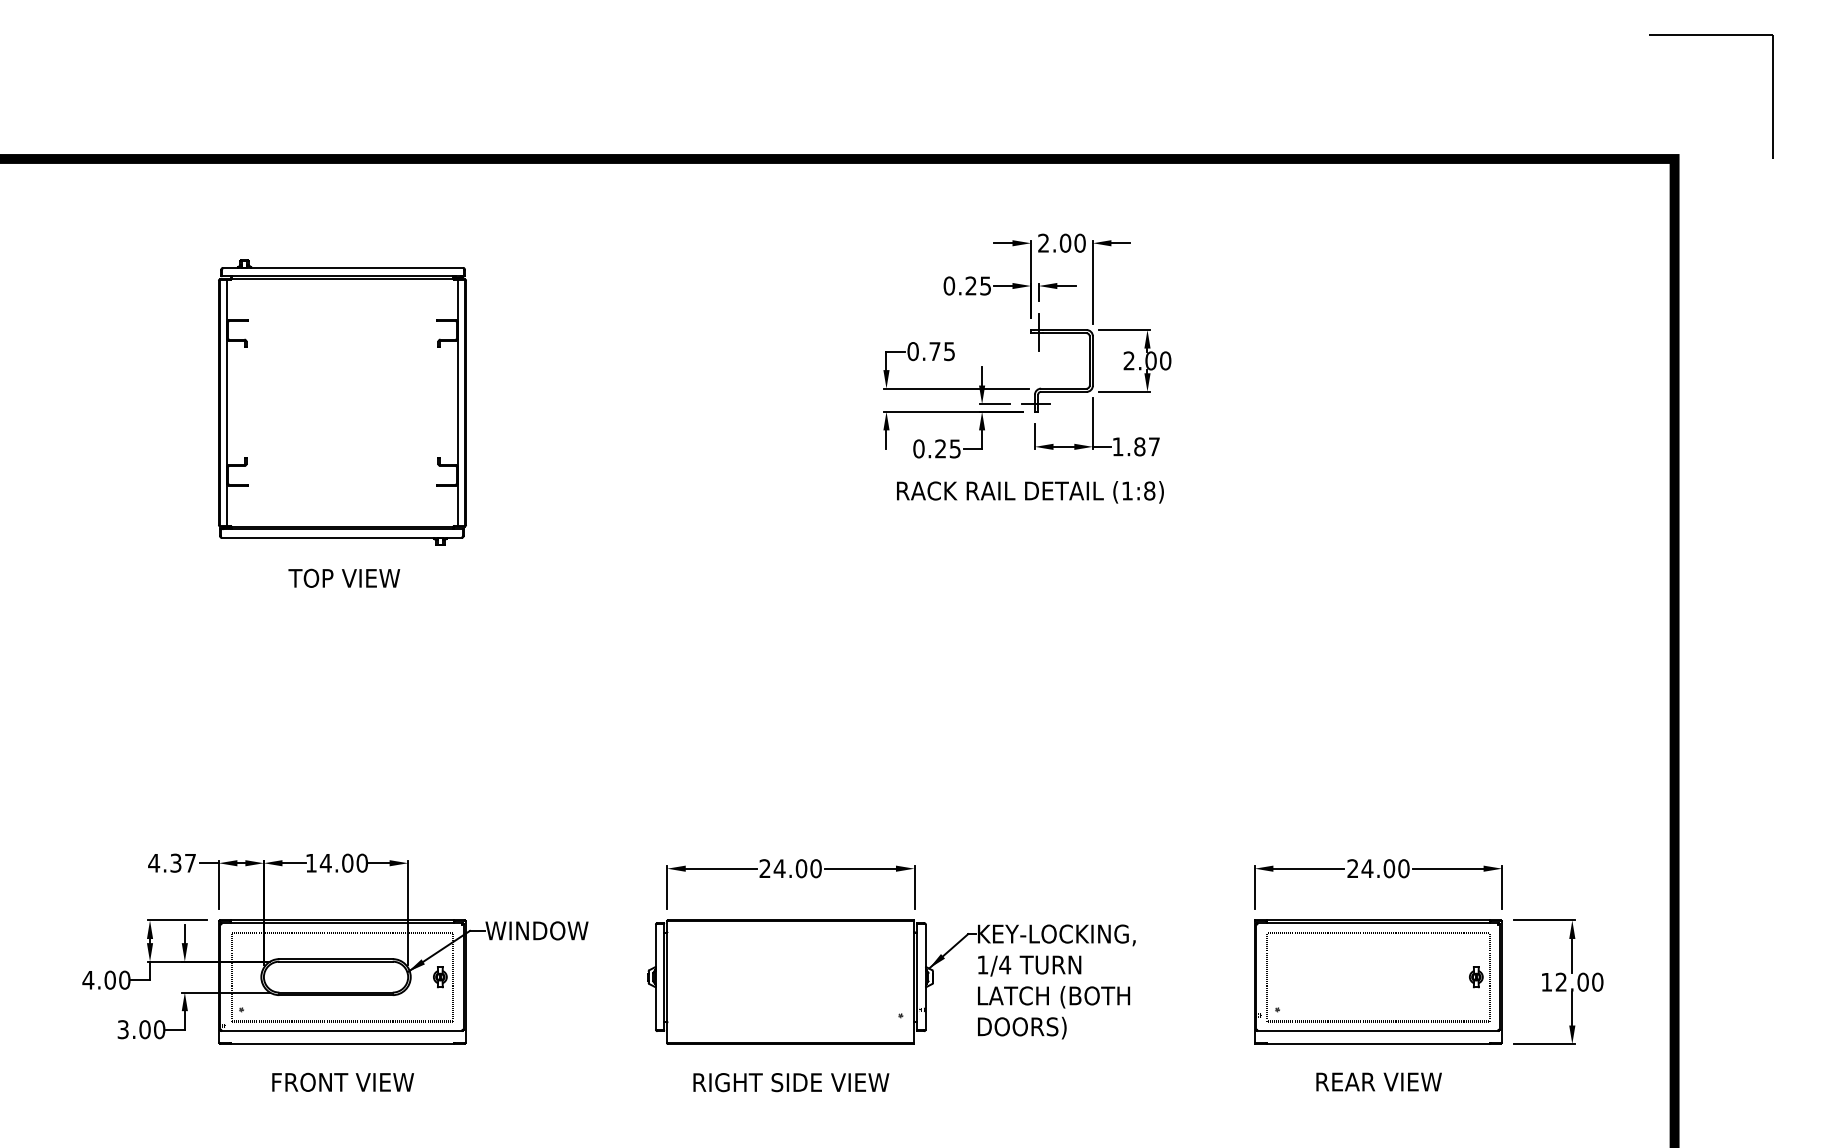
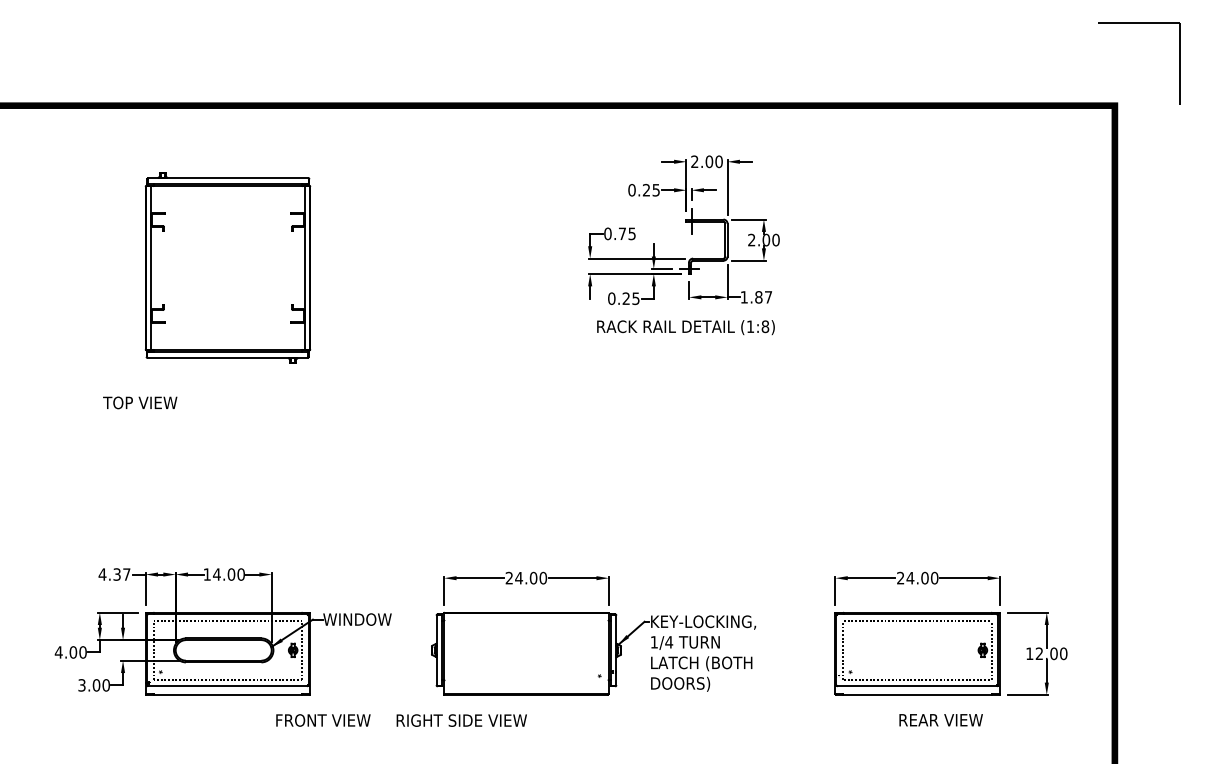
text: (344, 577) -> (140, 402), moved
text: (343, 1082) -> (323, 720), moved
text: (790, 1082) -> (461, 720), moved
text: (1378, 1082) -> (940, 720), moved

